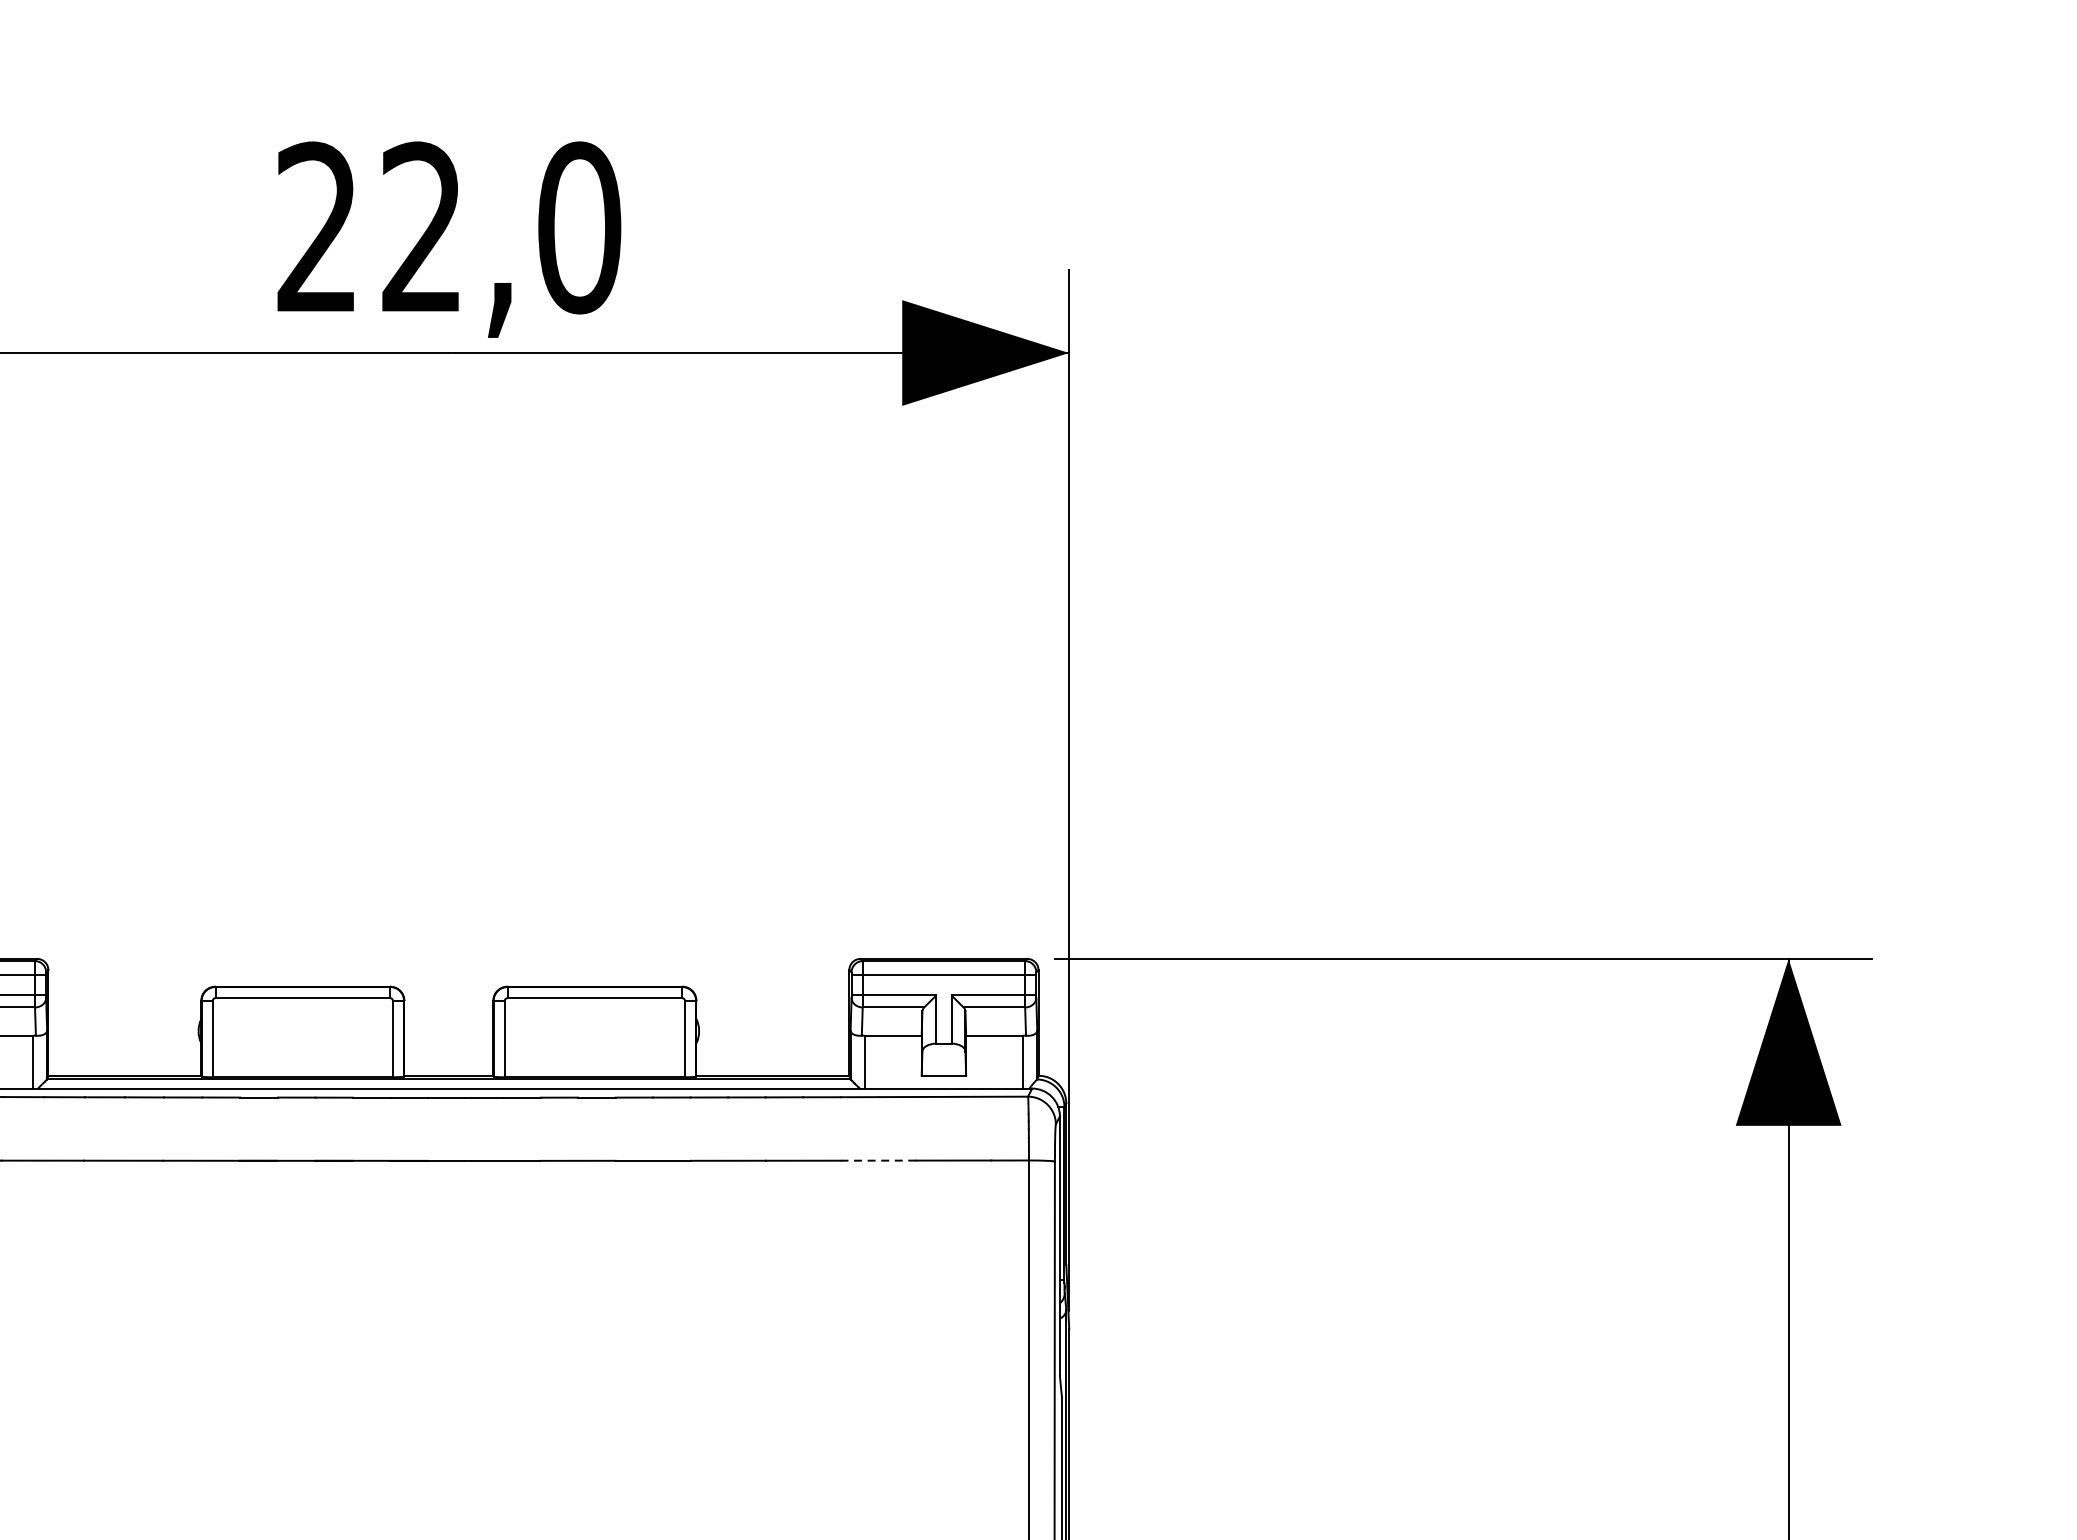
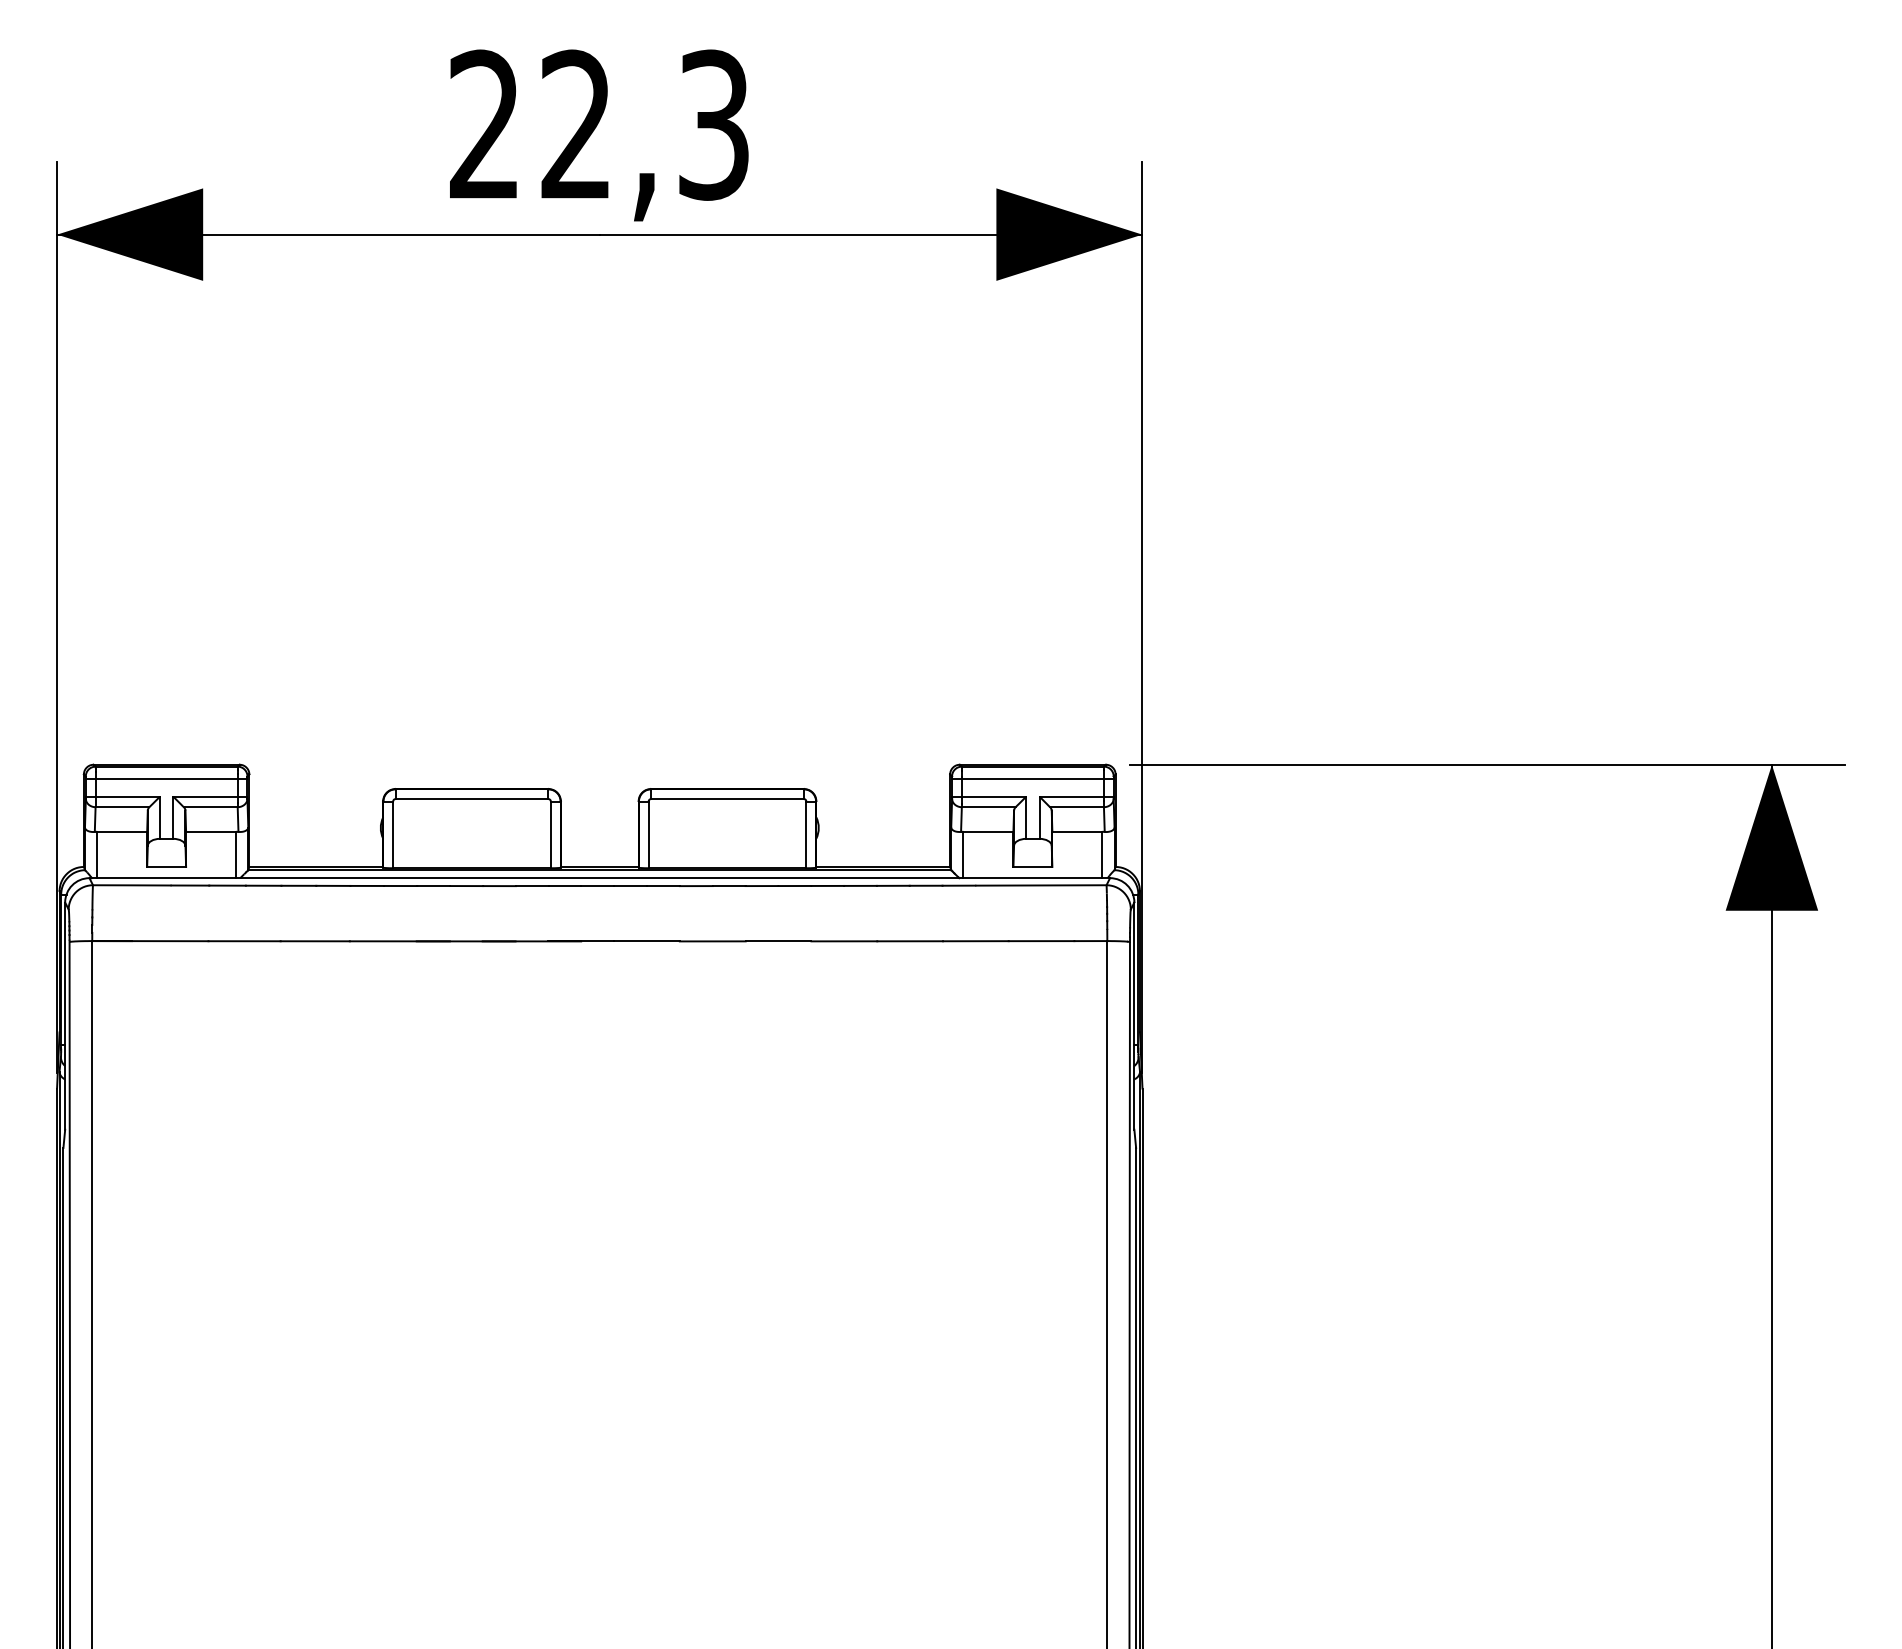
text: (580, 227) -> (714, 124), 22,0 -> 22,3
line: (878, 1160) -> (975, 941), dashed -> solid

